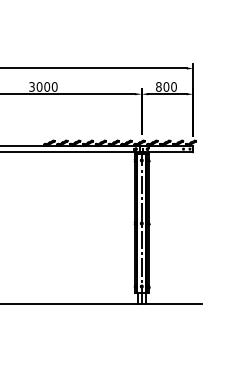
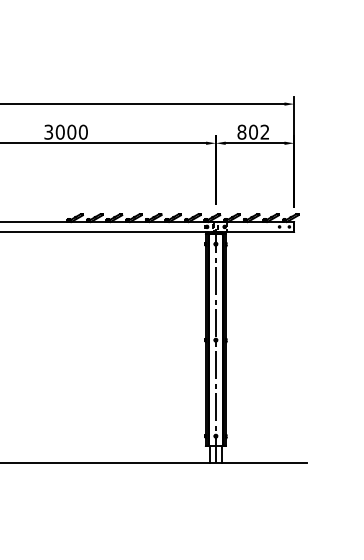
text: (173, 86) -> (264, 131), 800 -> 802

